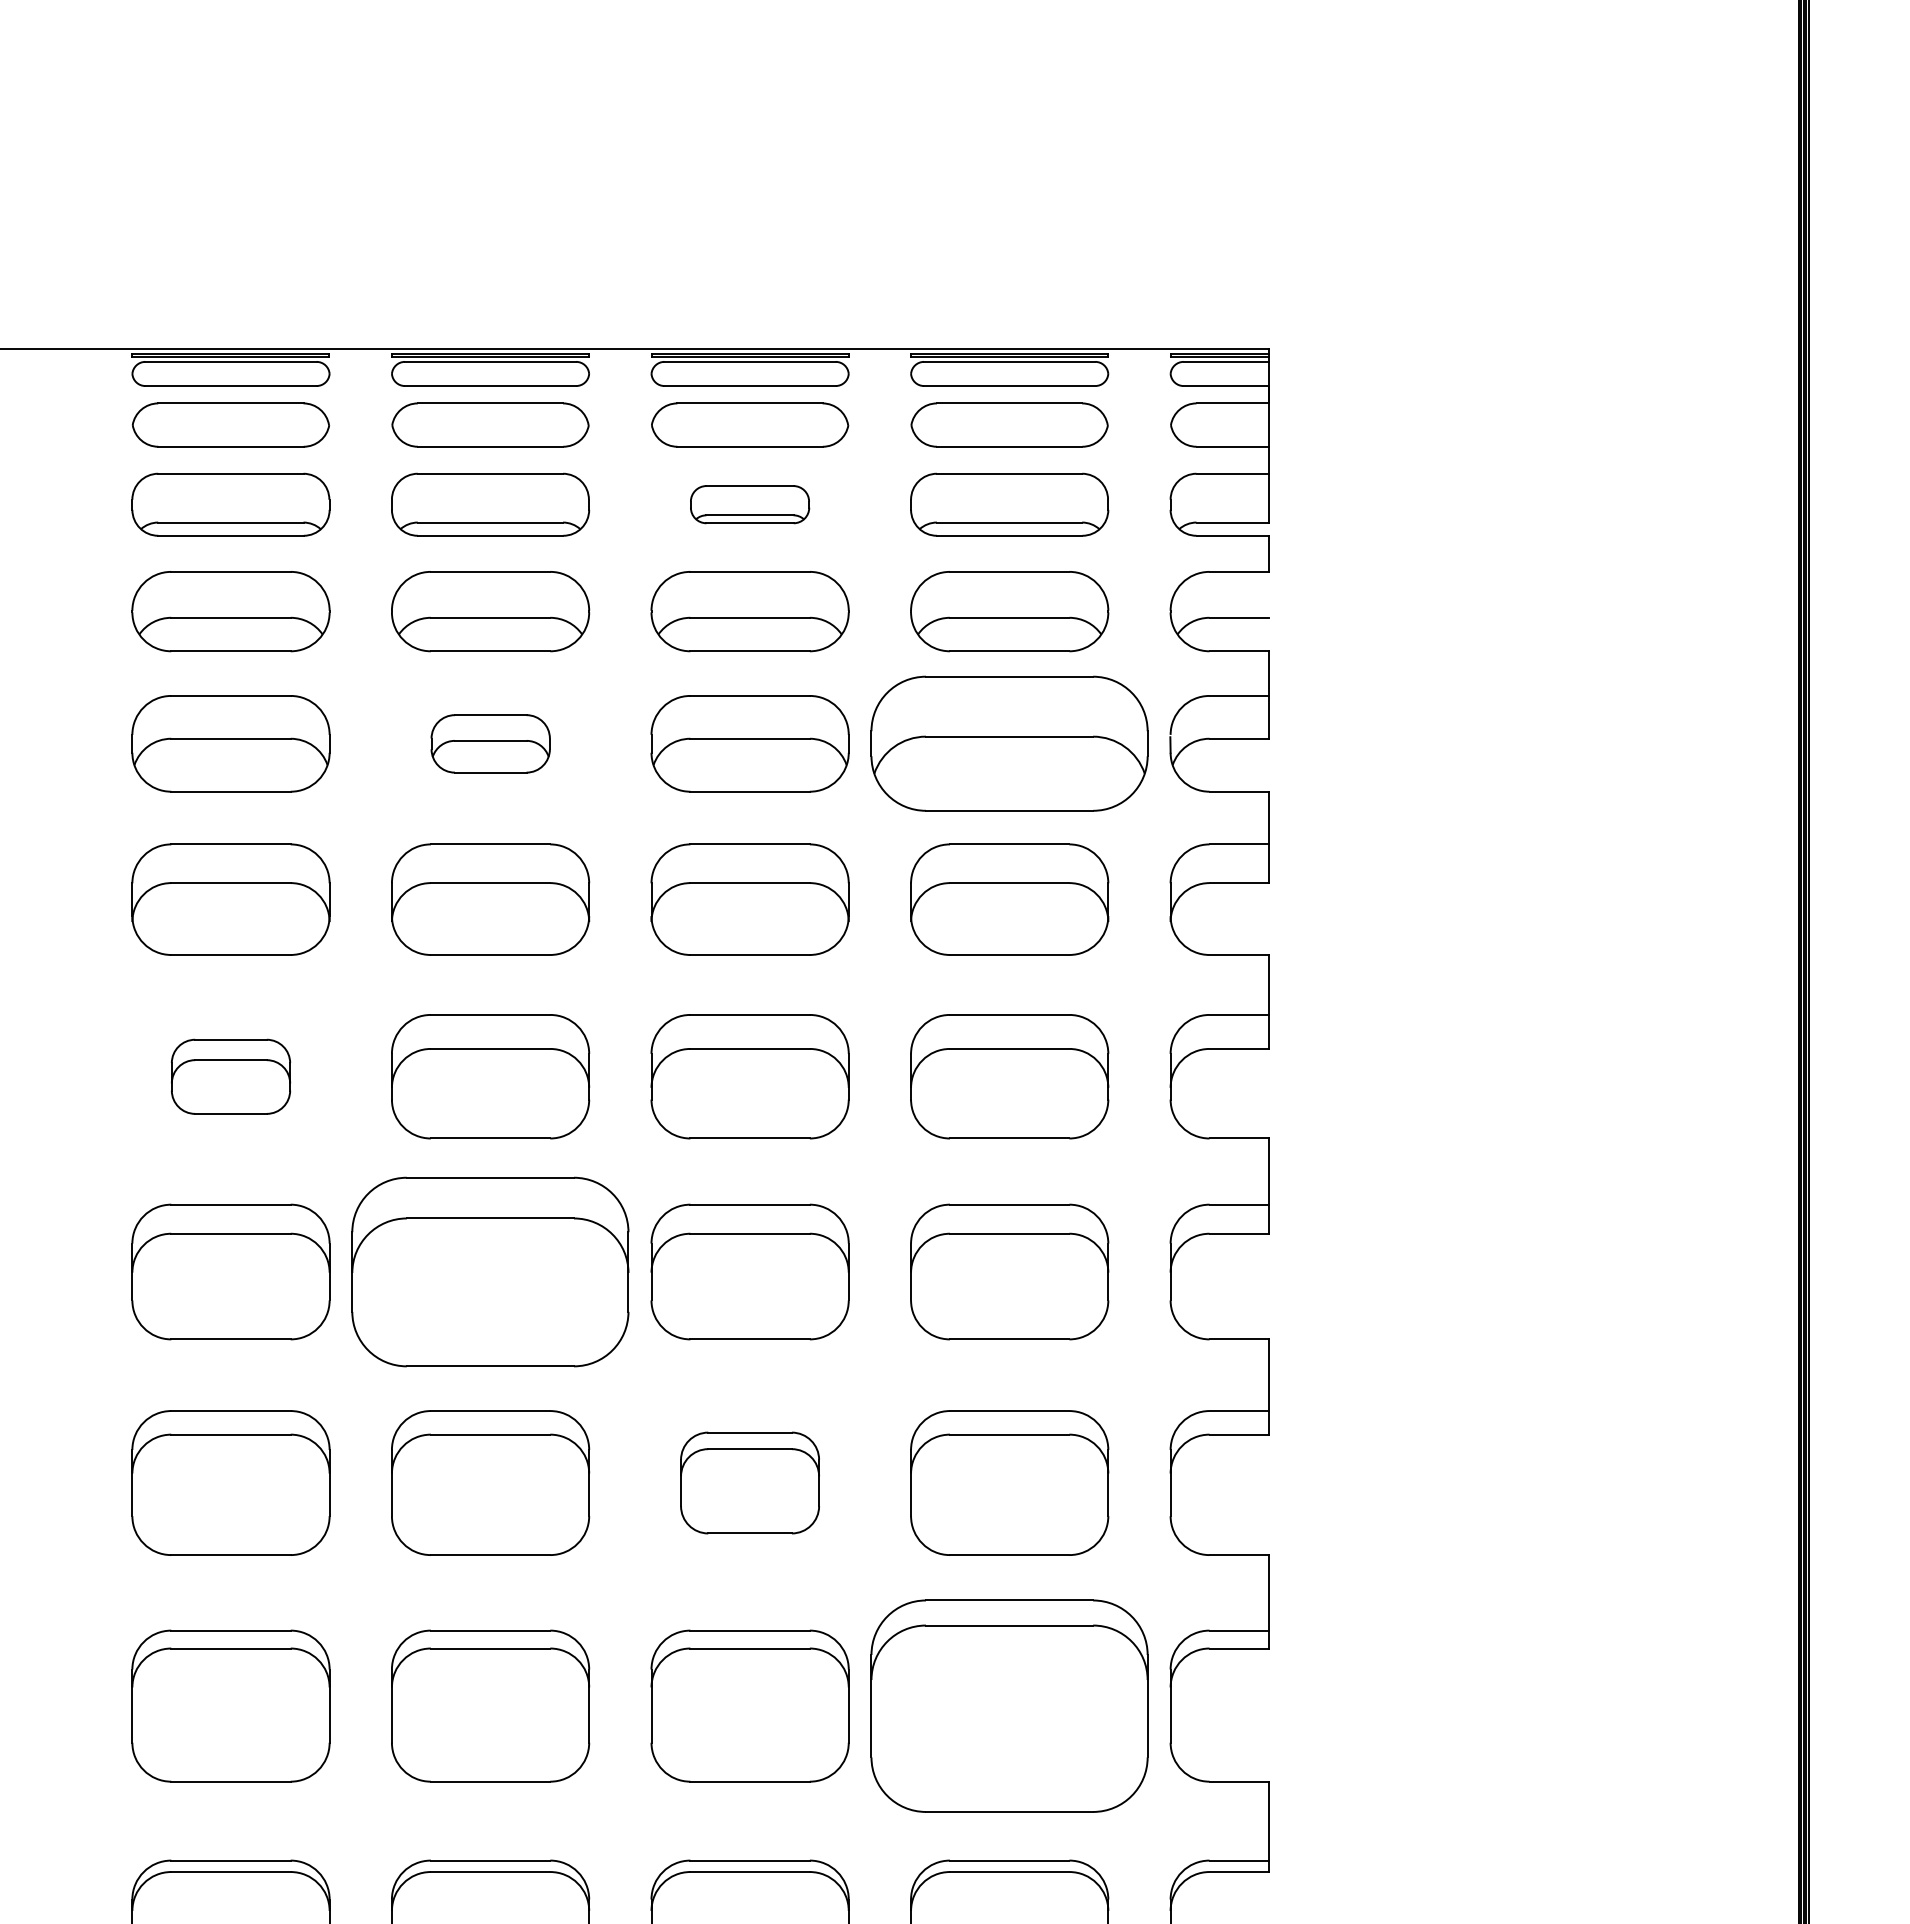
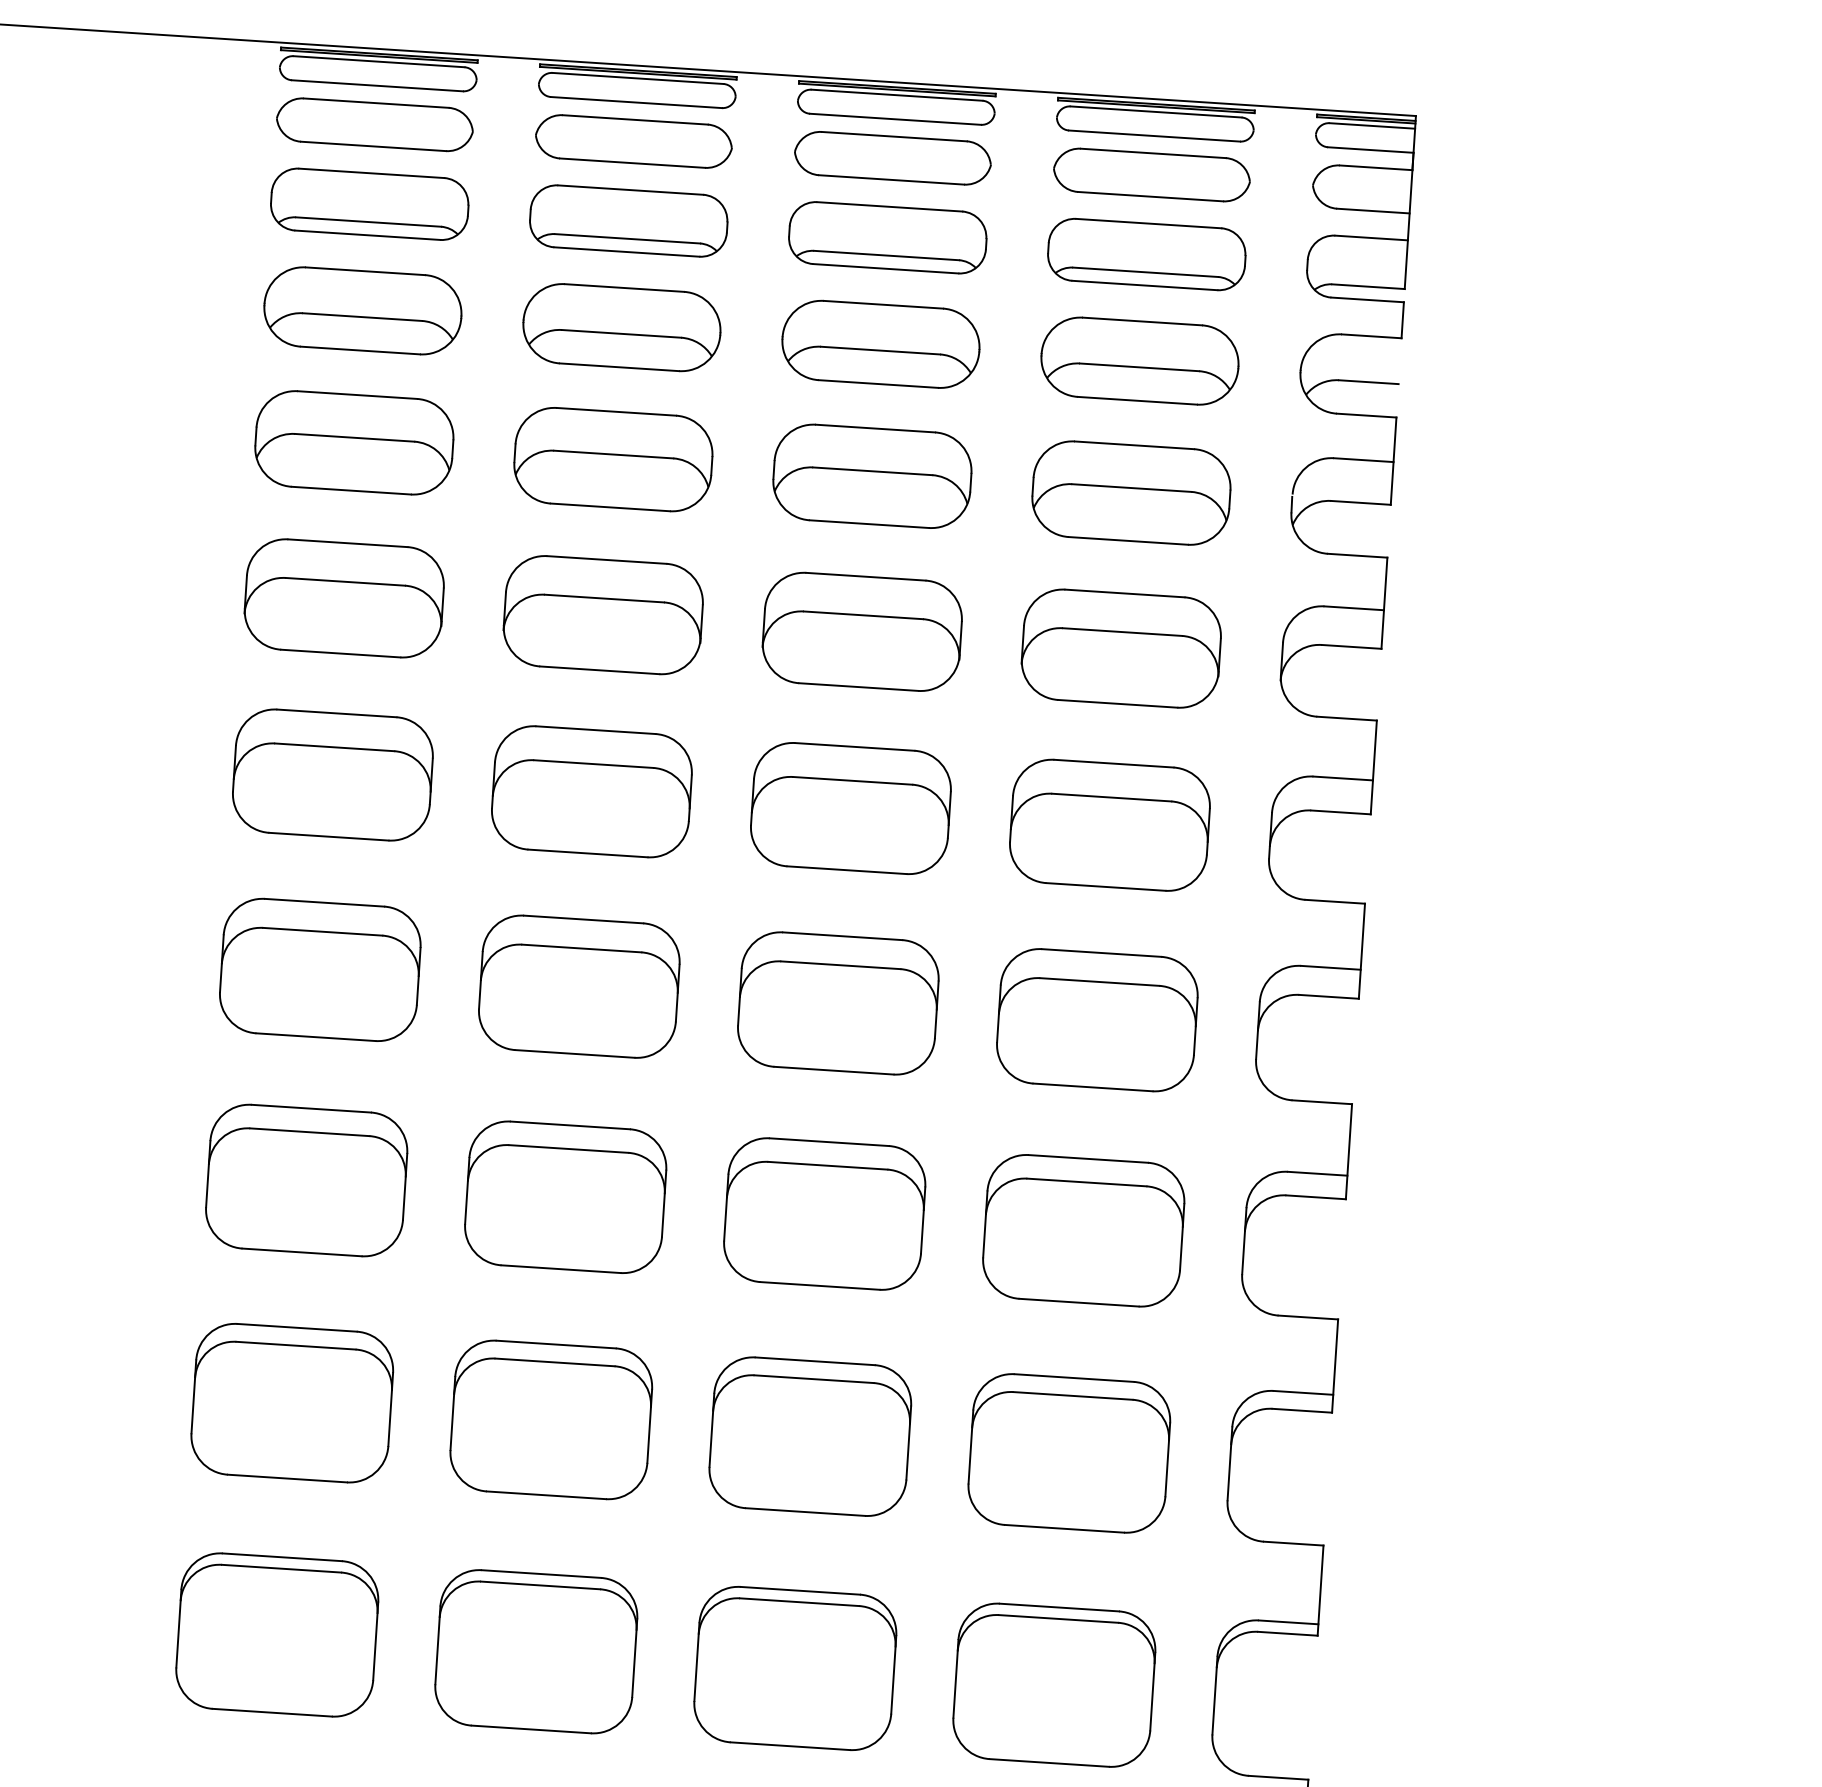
part: (749, 504) -> (887, 237), size x1.67
part: (490, 743) -> (613, 459), size x1.67
part: (1009, 743) -> (1131, 492), size x0.71
part: (230, 1076) -> (332, 774), size x1.67
part: (490, 1271) -> (579, 986), size x0.71
part: (749, 1482) -> (824, 1213), size x1.43
part: (1009, 1705) -> (1069, 1452), size x0.71

